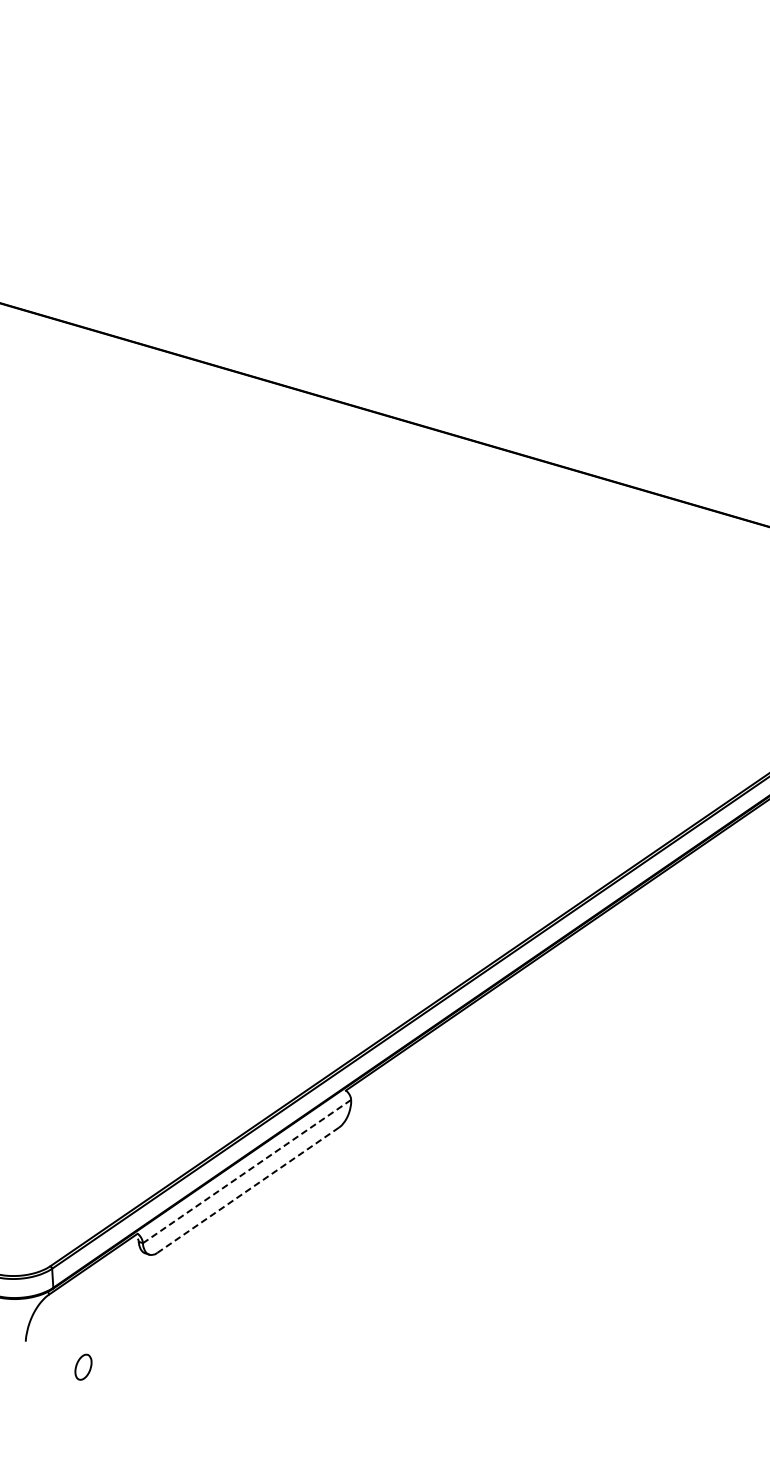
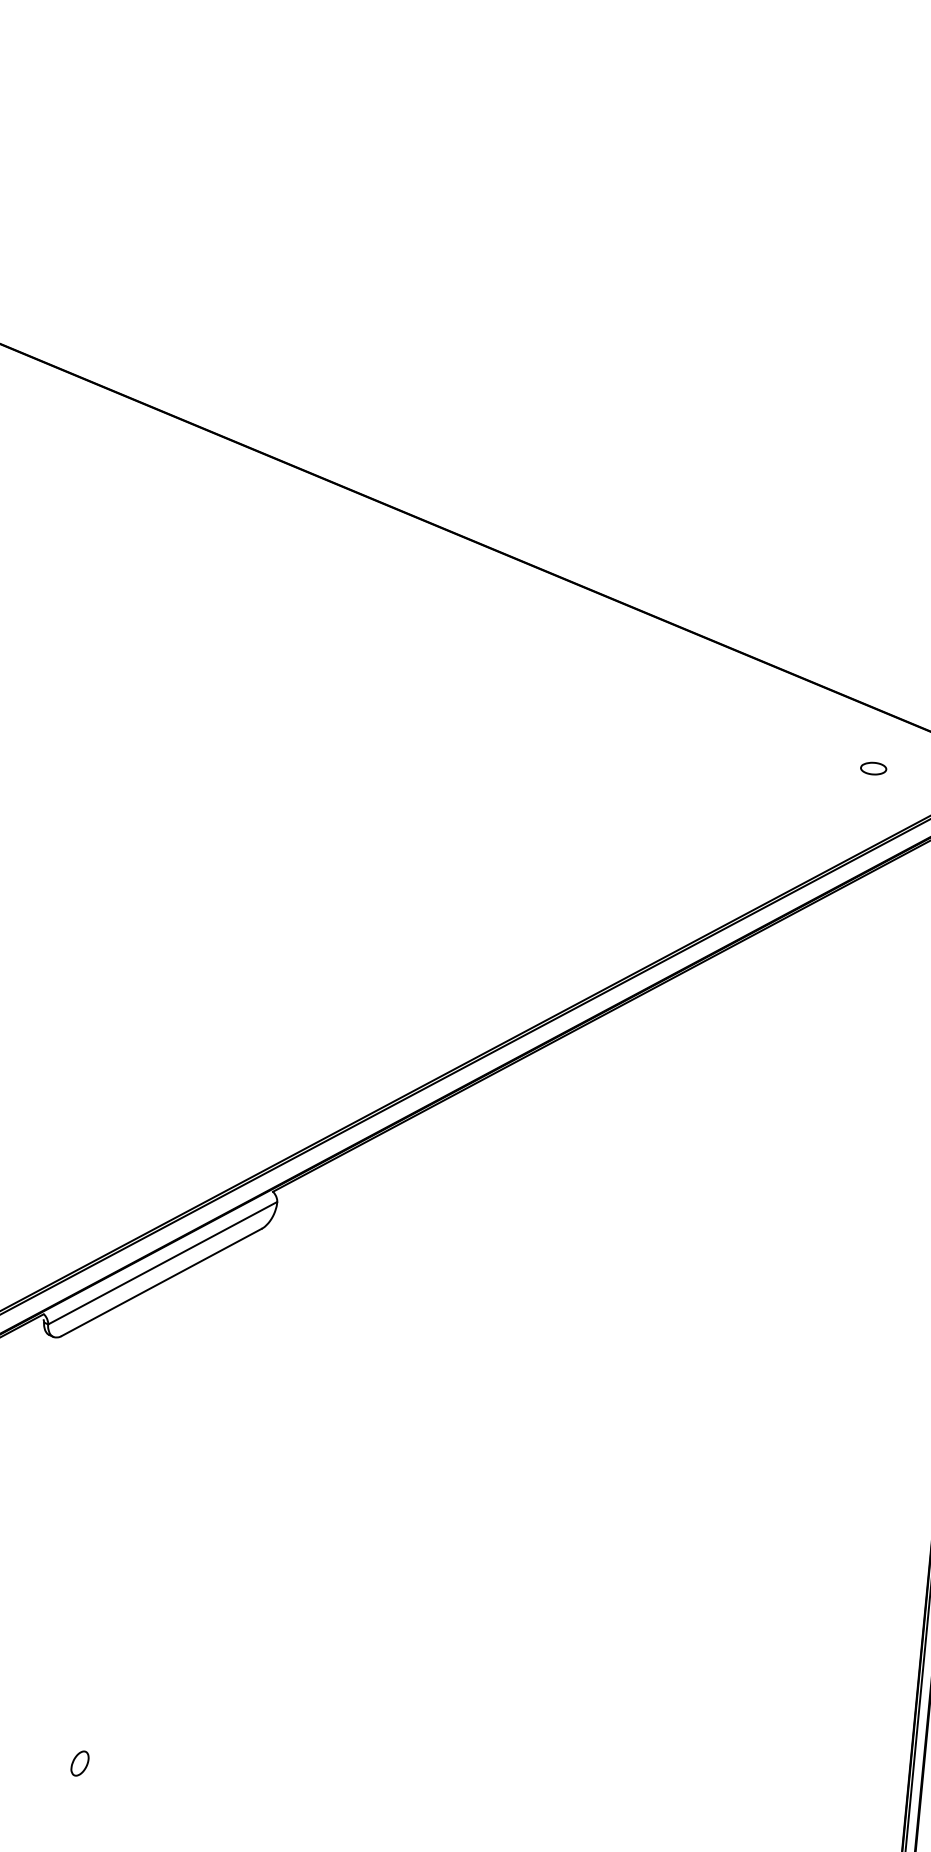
line: (246, 1171) -> (162, 1263), dashed -> solid
line: (247, 1190) -> (161, 1282), dashed -> solid

